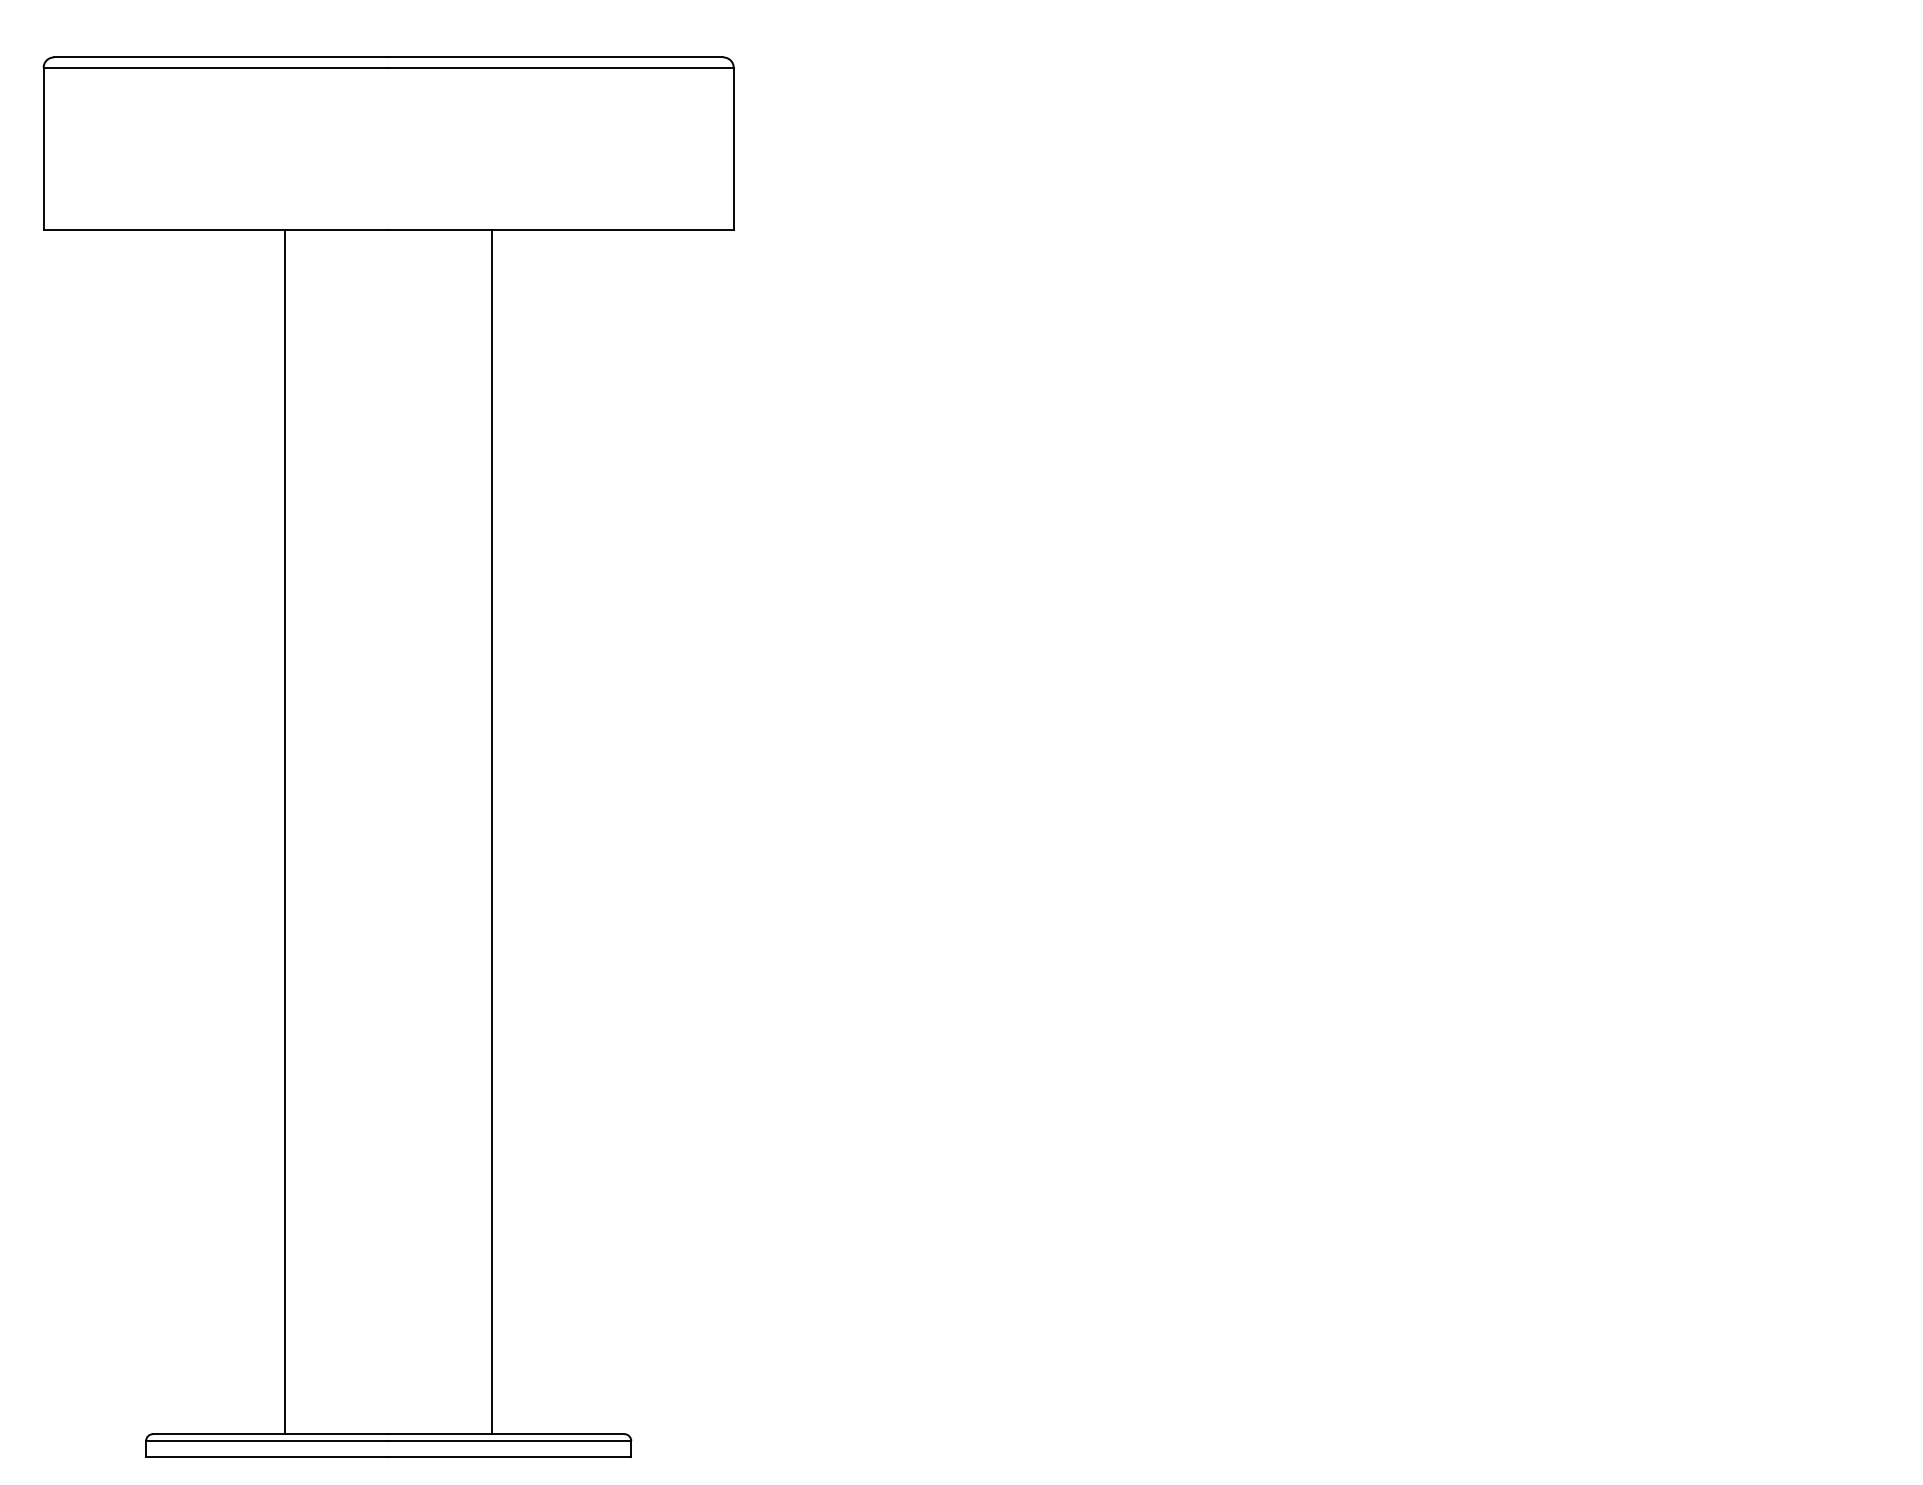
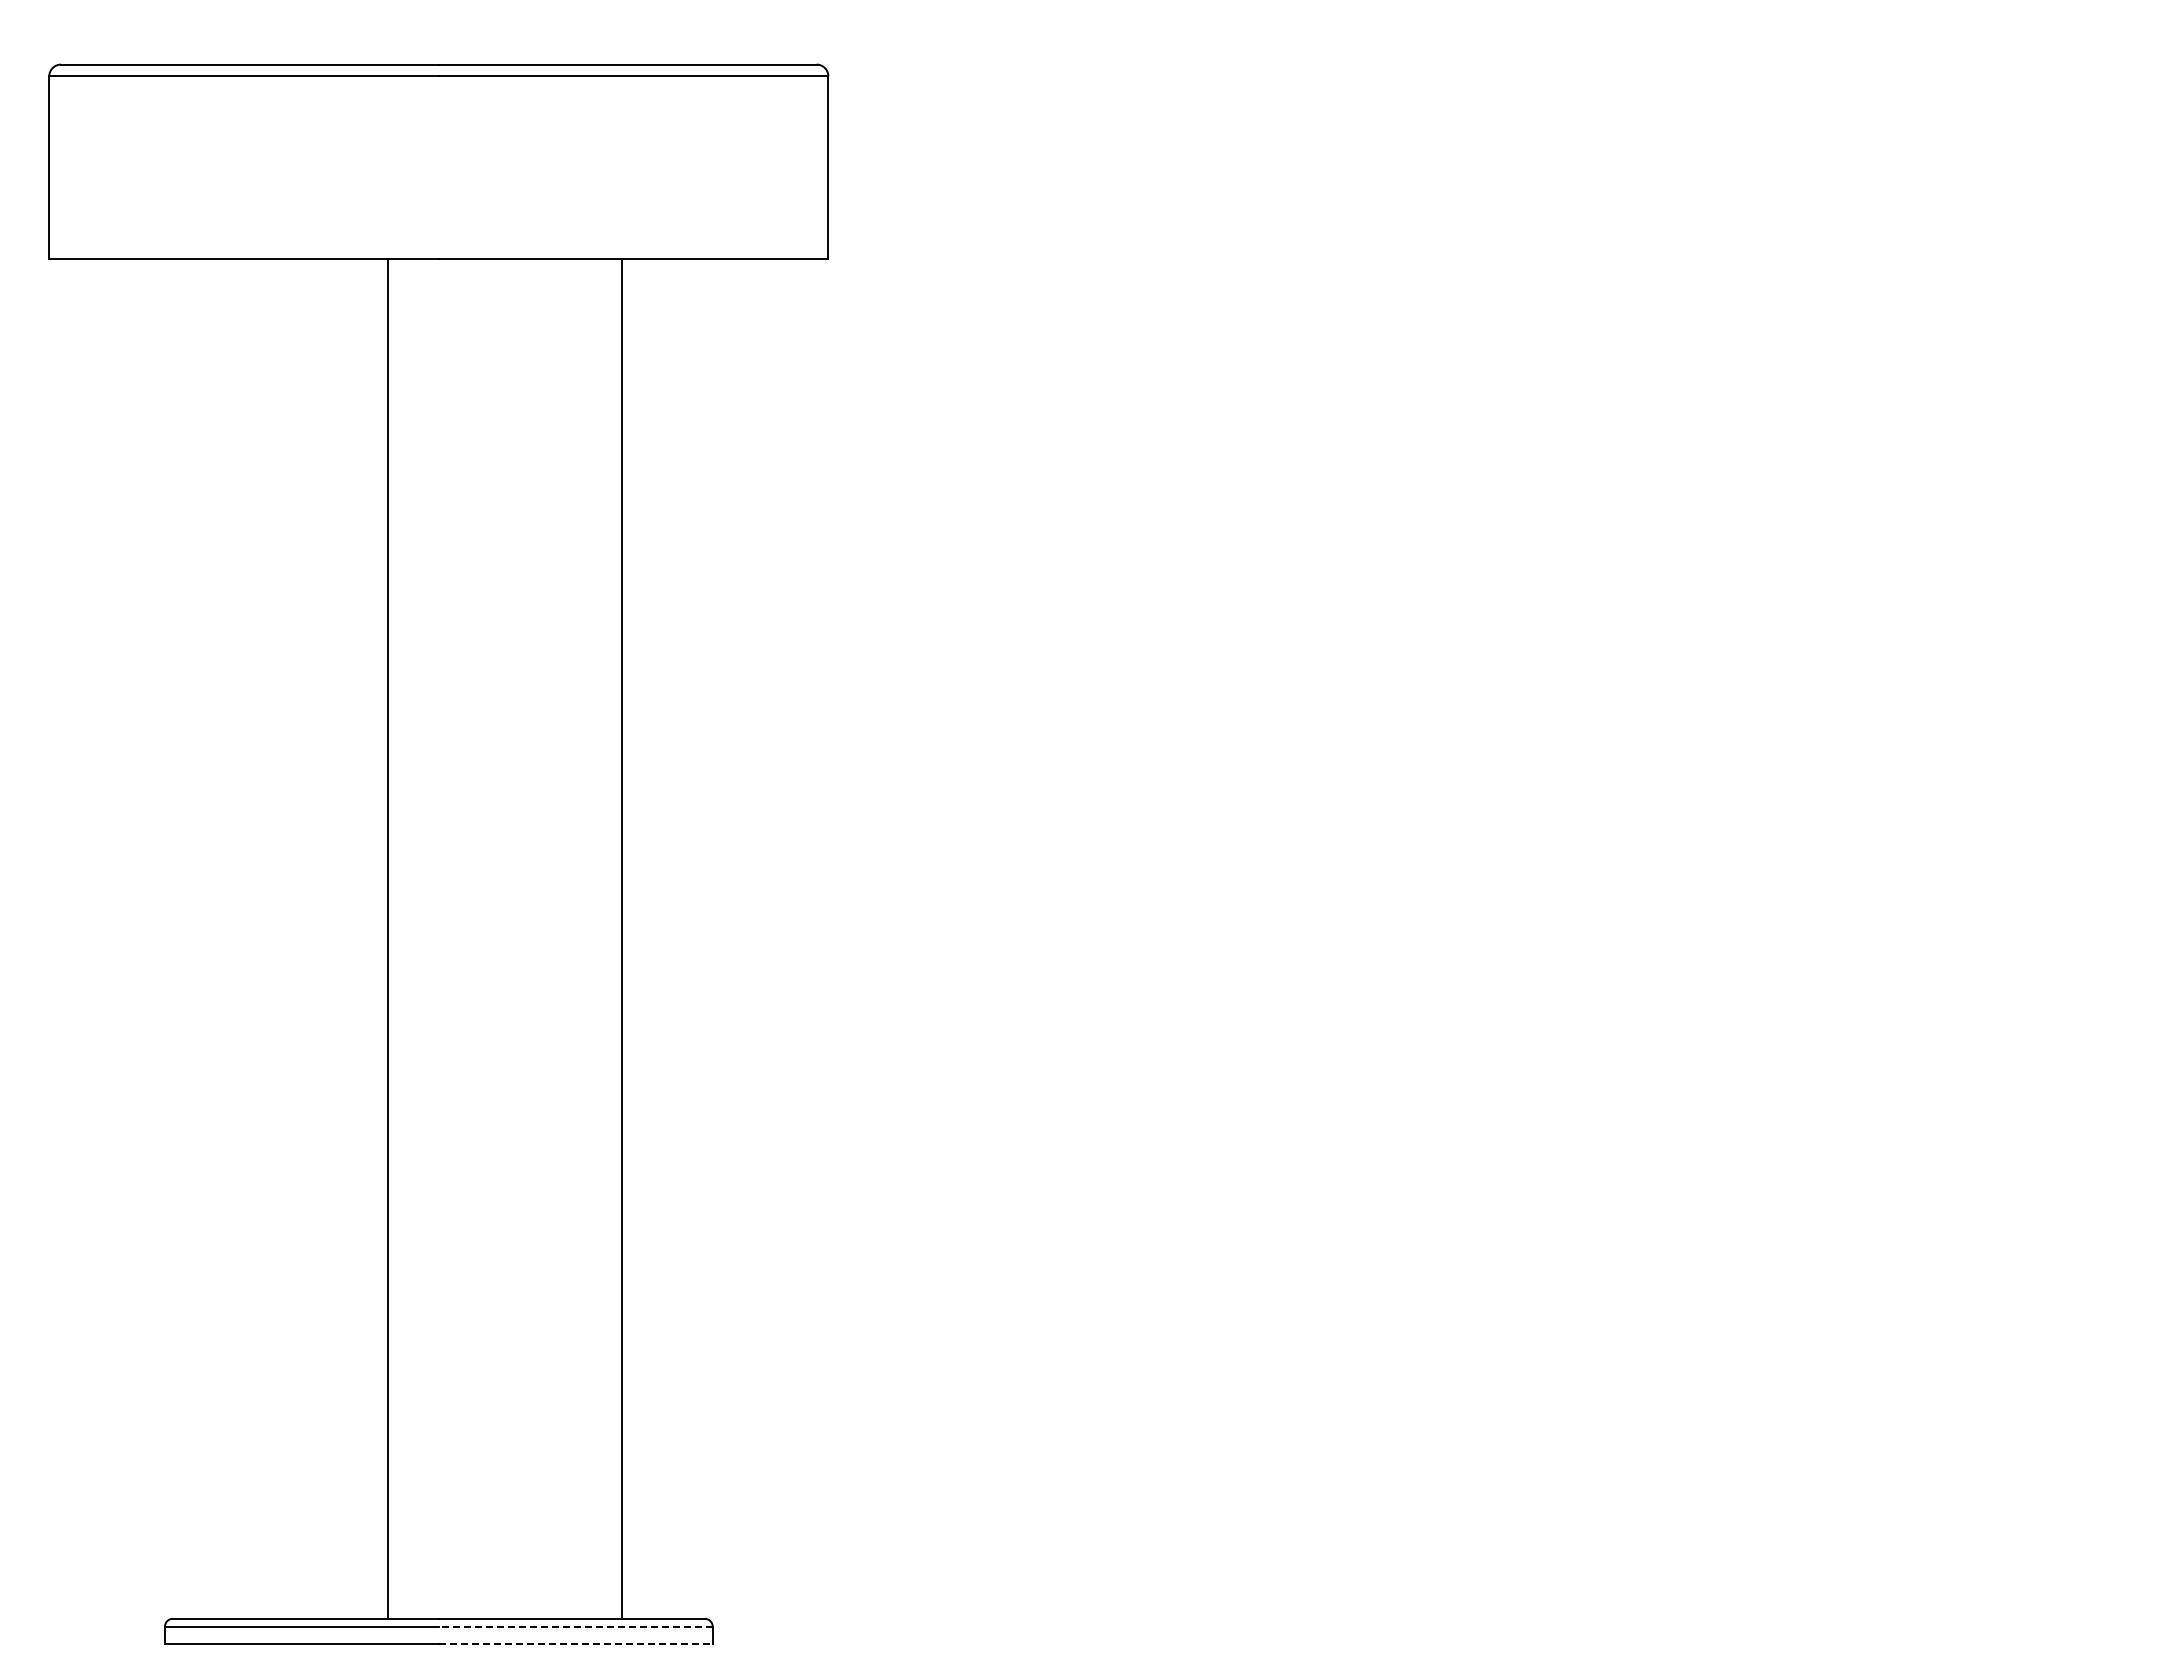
line: (284, 831) -> (387, 938), moved
line: (492, 831) -> (621, 938), moved
line: (509, 1440) -> (575, 1626), solid -> dashed
line: (509, 1456) -> (575, 1644), solid -> dashed

